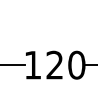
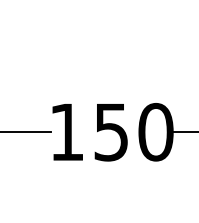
text: (54, 64) -> (110, 130), 120 -> 150

